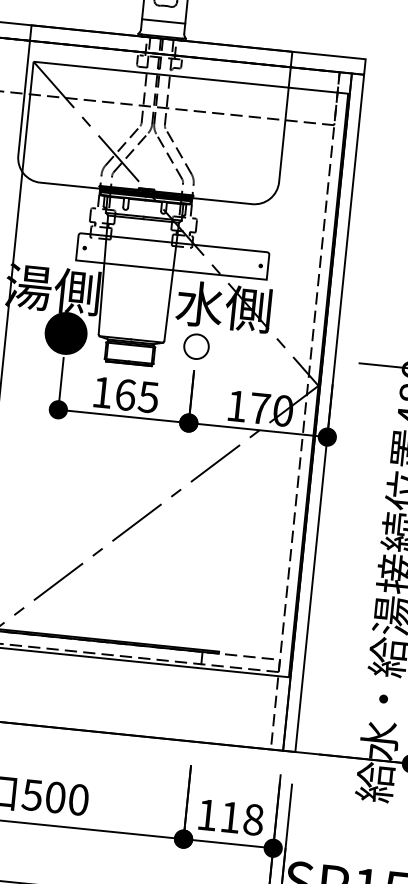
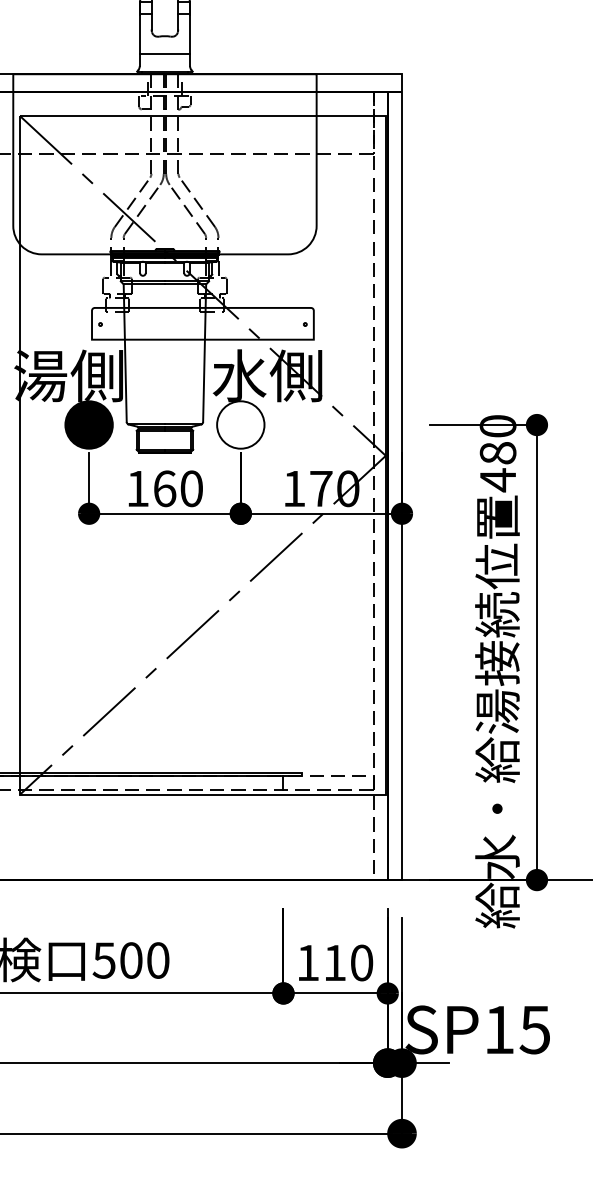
circle: (196, 346) -> (240, 424), size x1.67
text: (148, 397) -> (191, 488), 165 -> 160
text: (253, 819) -> (361, 962), 118 -> 110

